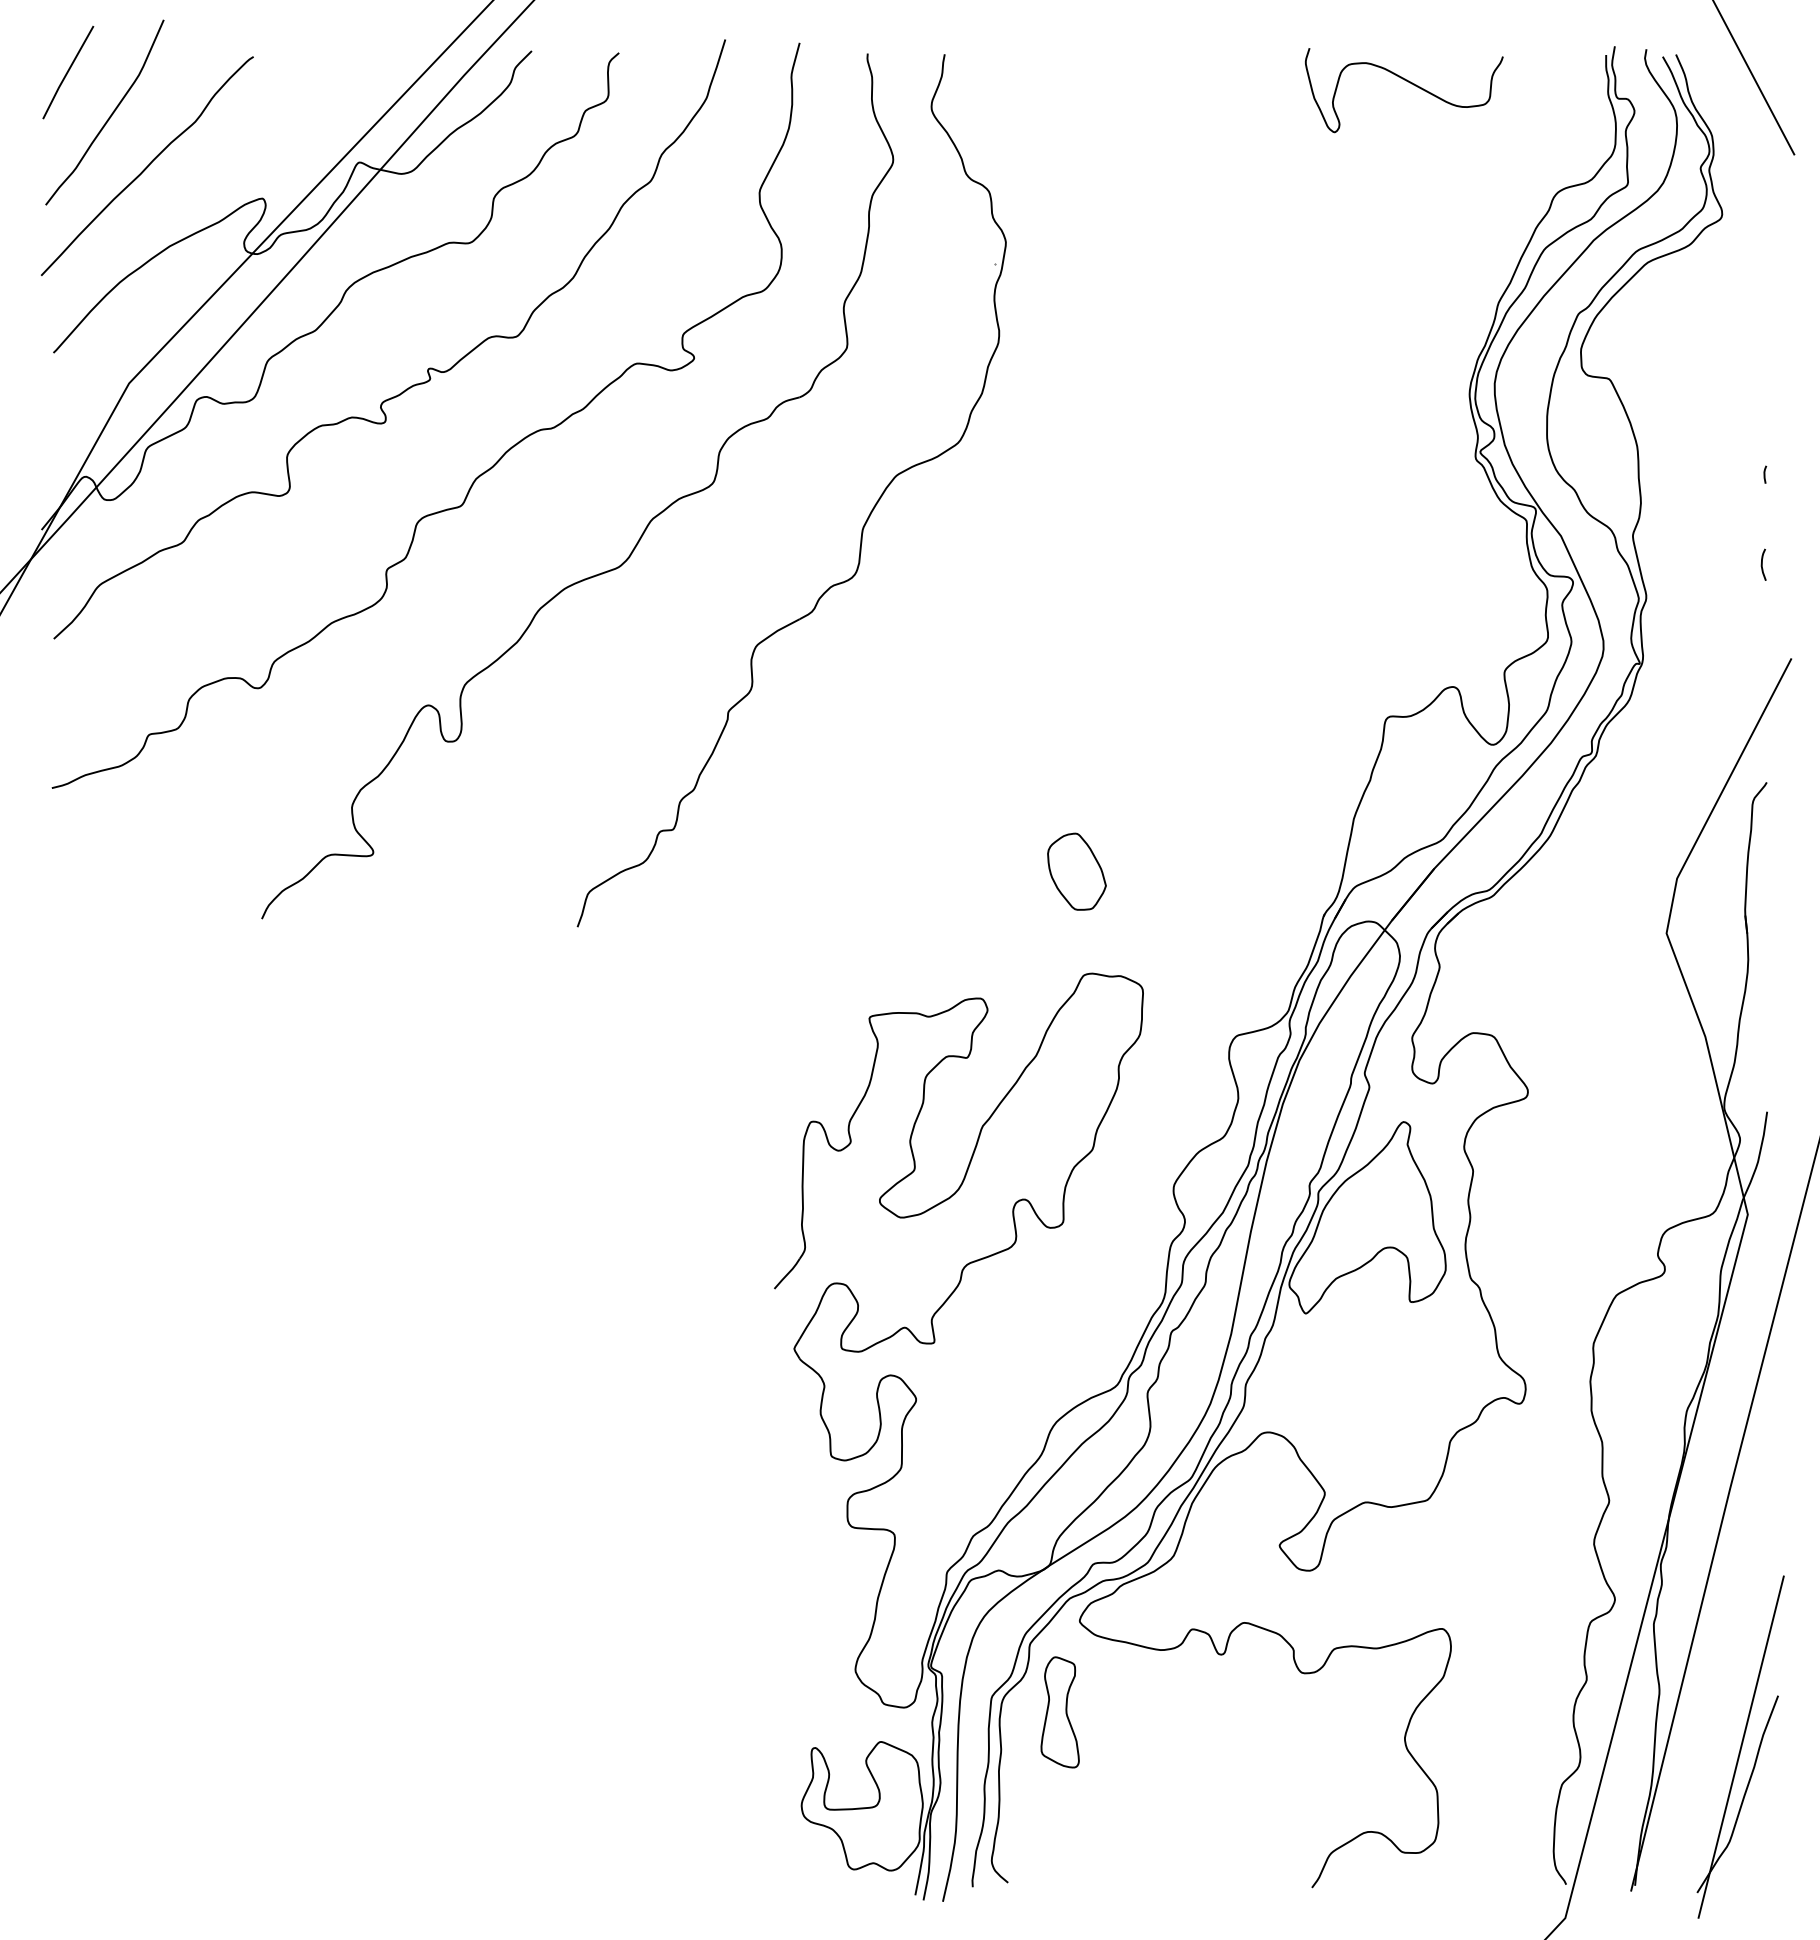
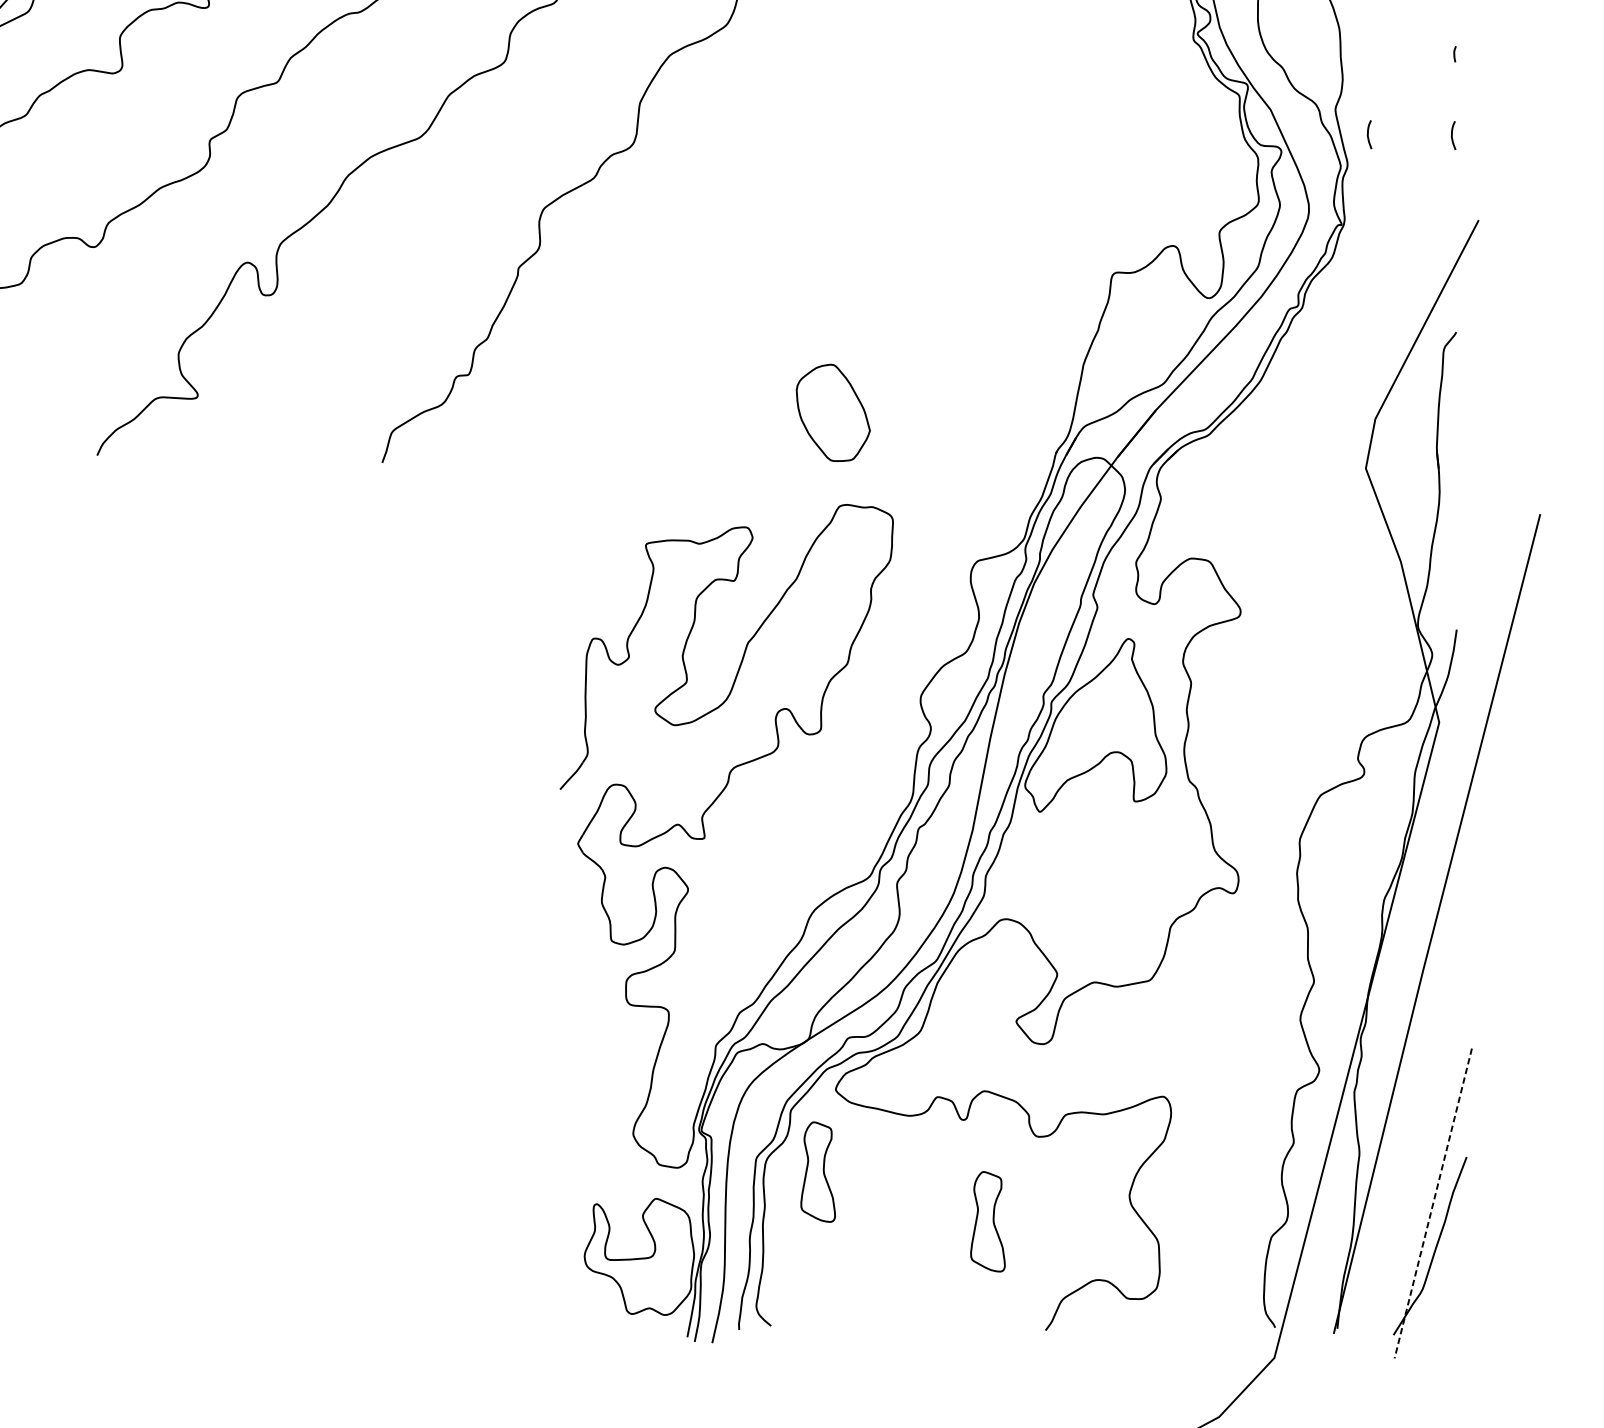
curve: (1669, 563) -> (1368, 134), added
part: (1076, 871) -> (832, 412), size x1.4
line: (1741, 1747) -> (1433, 1203), solid -> dashed
part: (1247, 1767) -> (987, 1221), added

